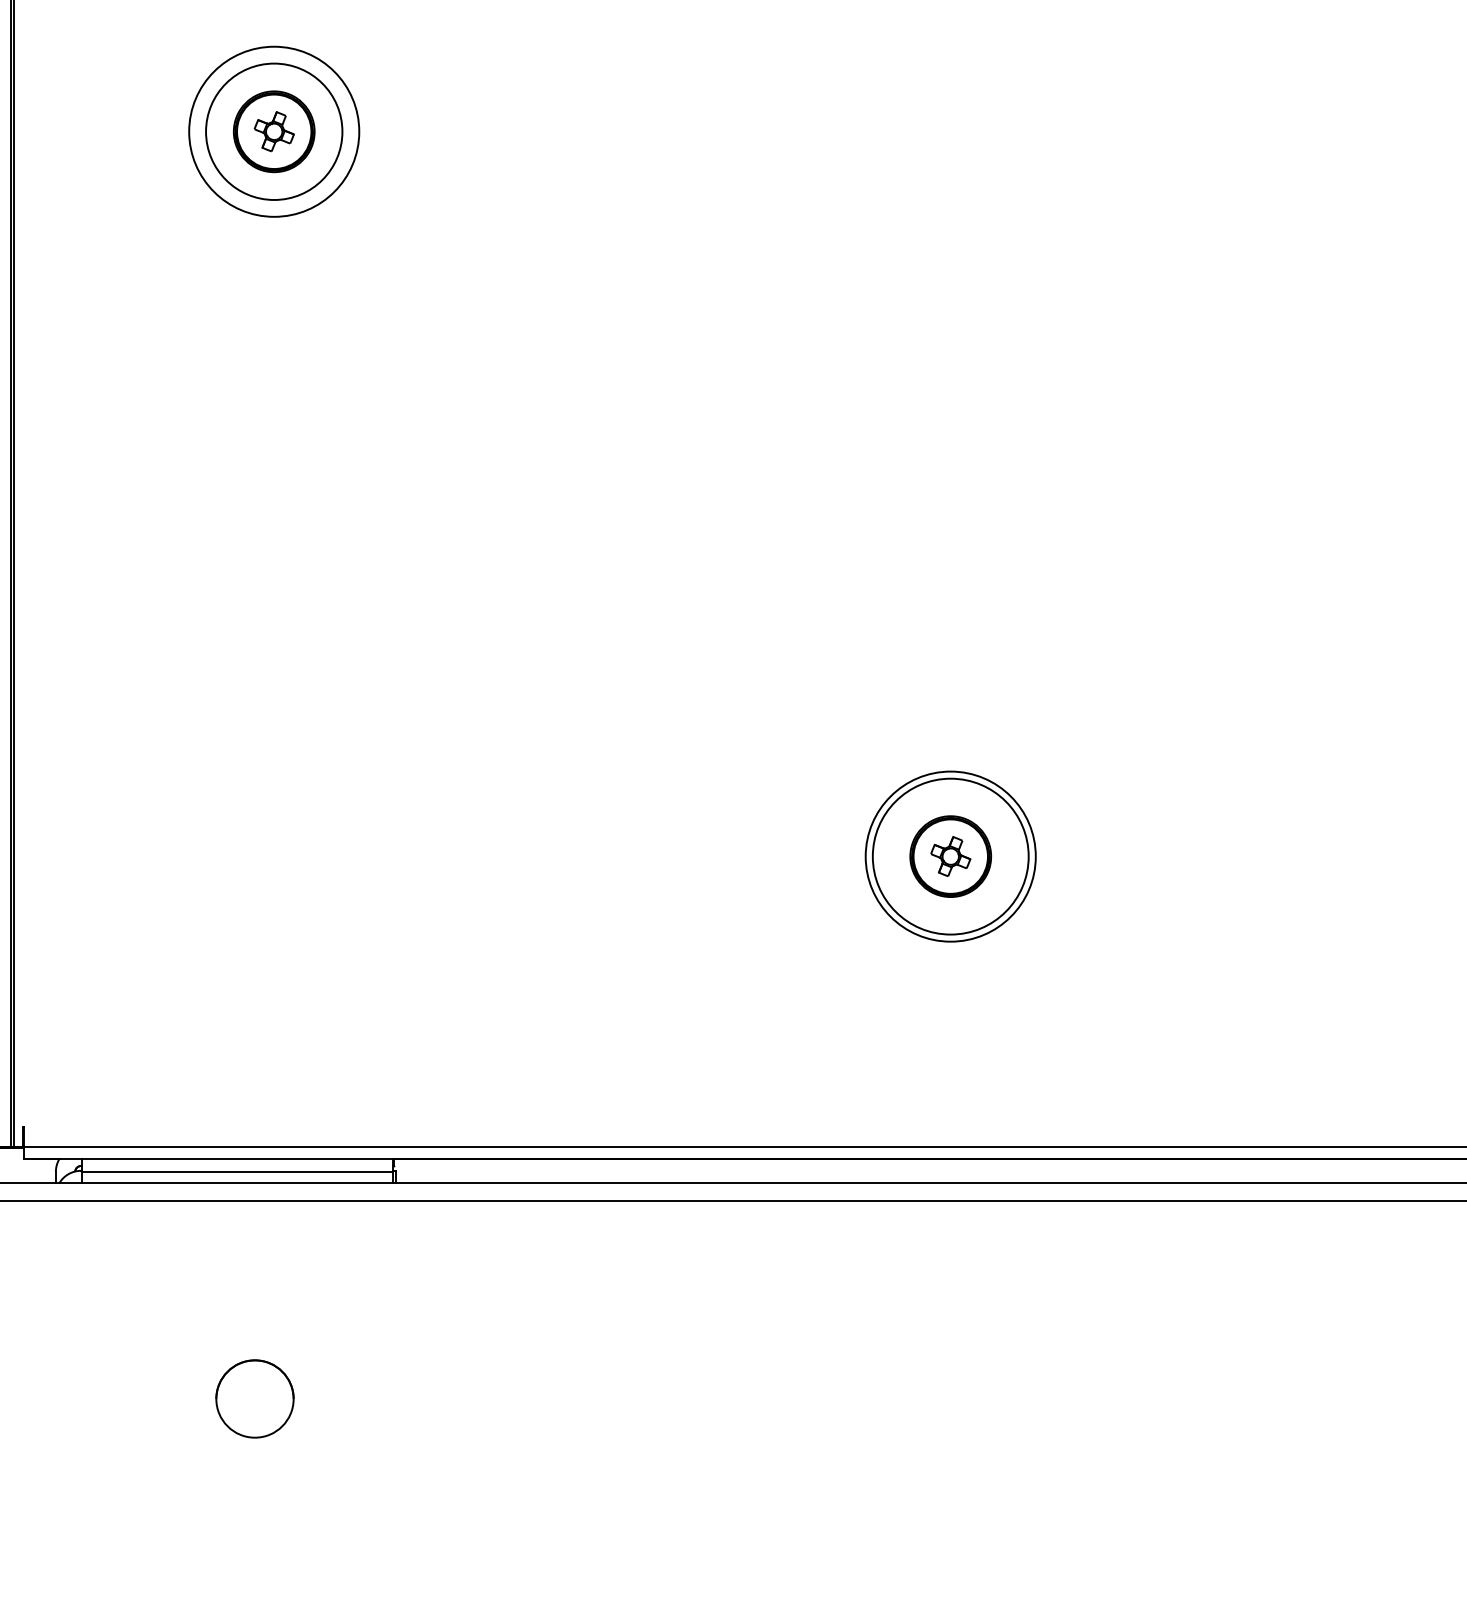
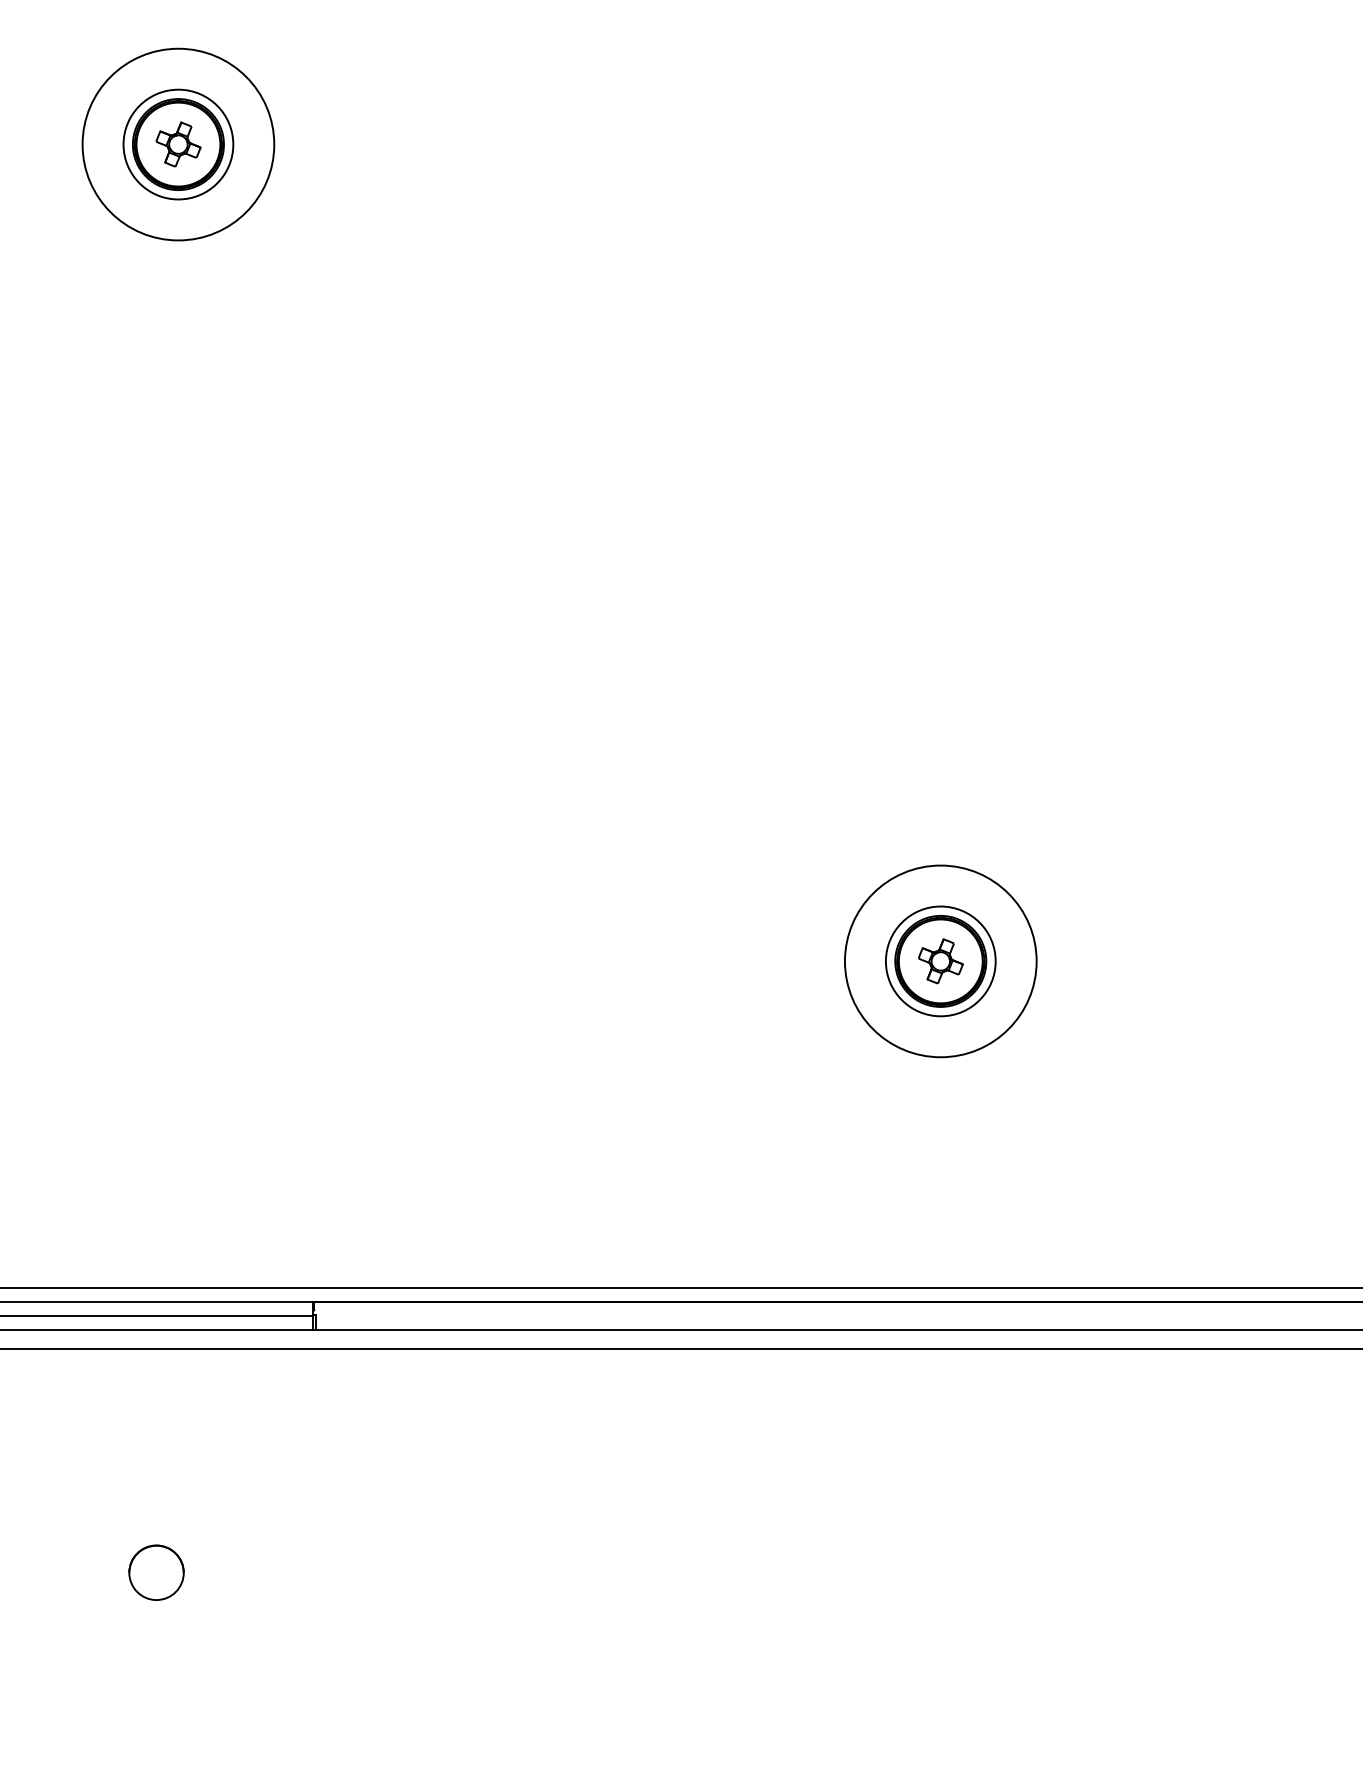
circle: (273, 131) -> (177, 144), size x0.71
circle: (950, 856) -> (940, 961), size x0.62
circle: (254, 1399) -> (156, 1573), size x0.62

